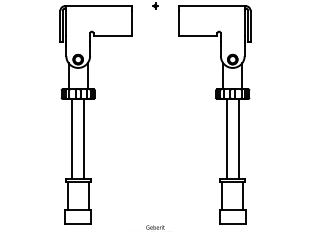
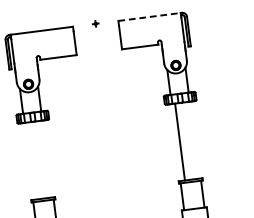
line: (211, 6) -> (149, 17), solid -> dashed
line: (72, 138) -> (32, 160), removed
line: (84, 138) -> (44, 158), removed
line: (238, 138) -> (191, 139), removed

